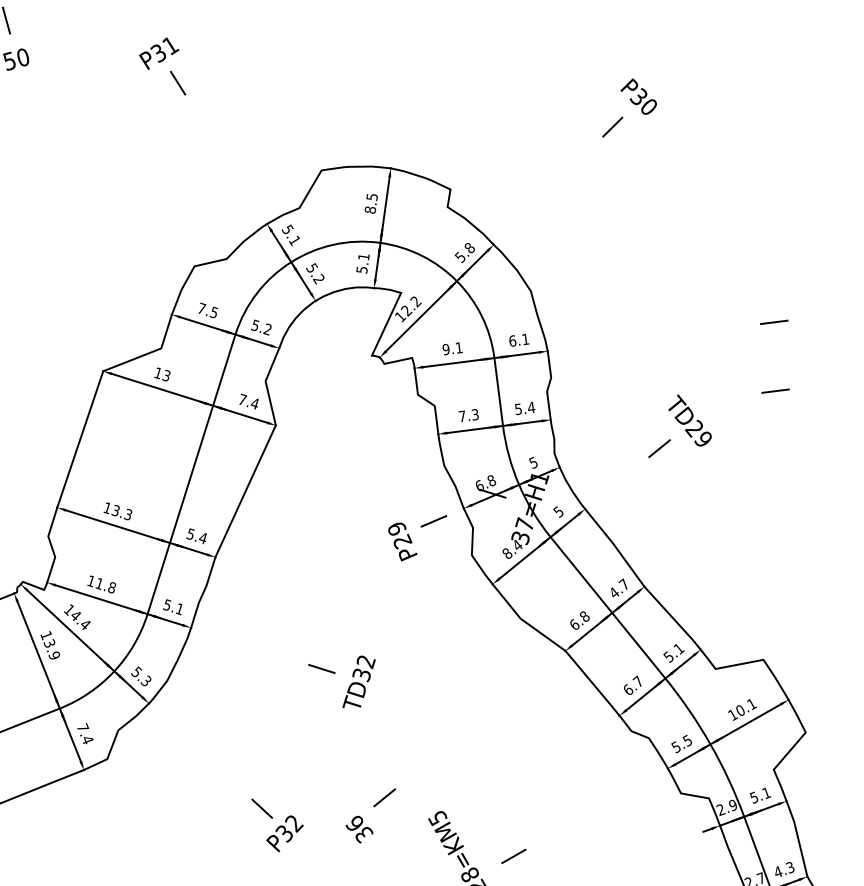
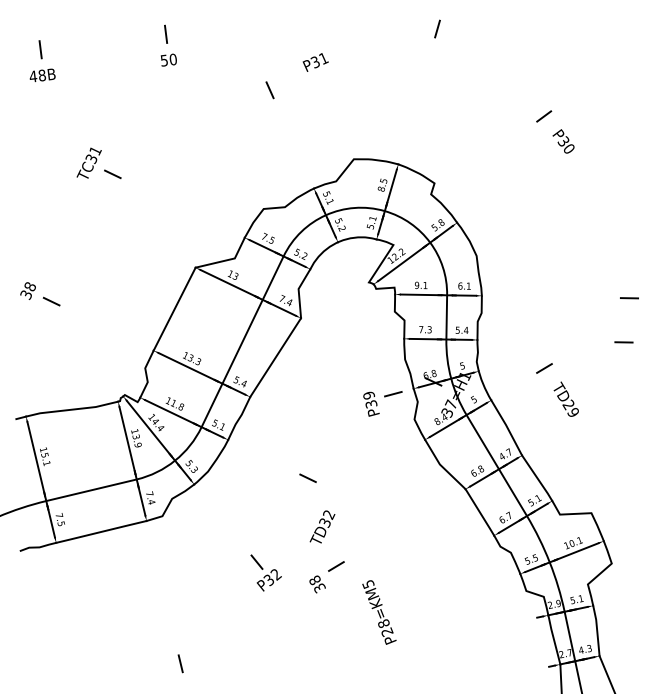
text: (158, 53) -> (315, 62), moved
line: (613, 127) -> (544, 116), moved
text: (688, 419) -> (565, 398), moved
text: (402, 540) -> (371, 403), P29 -> P39
text: (358, 681) -> (322, 526), moved
text: (354, 824) -> (314, 580), 36 -> 38
line: (513, 855) -> (413, 615), removed

